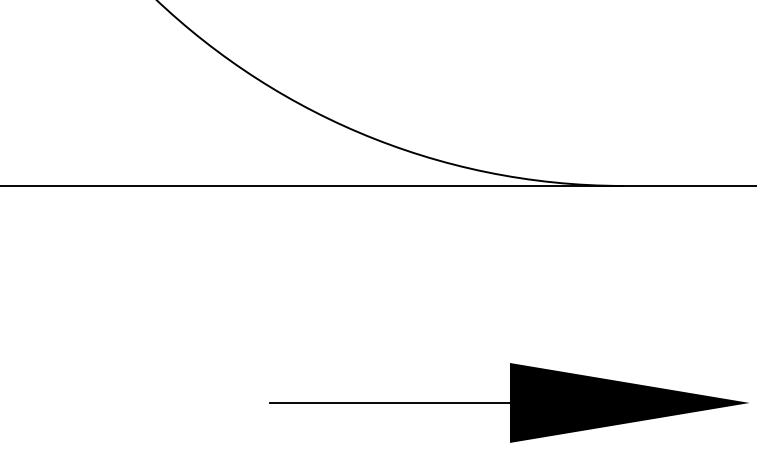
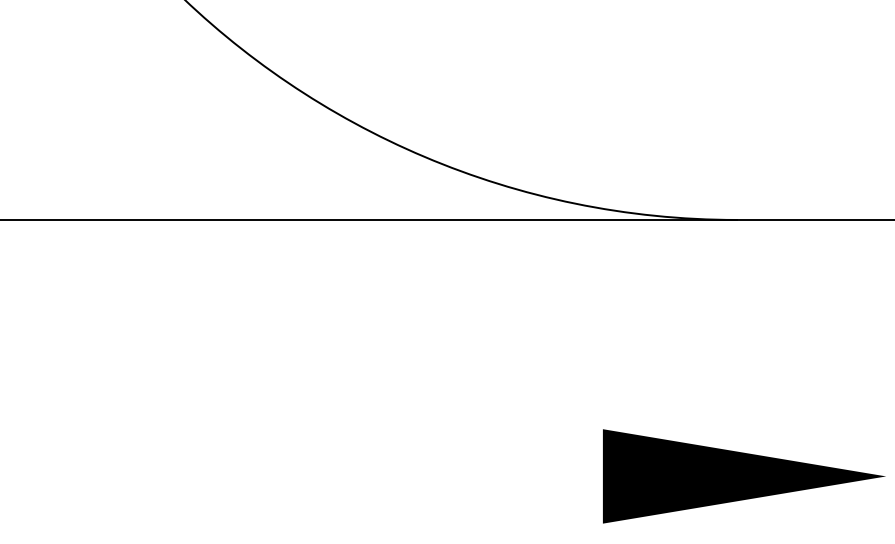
line: (389, 402) -> (460, 475), removed

